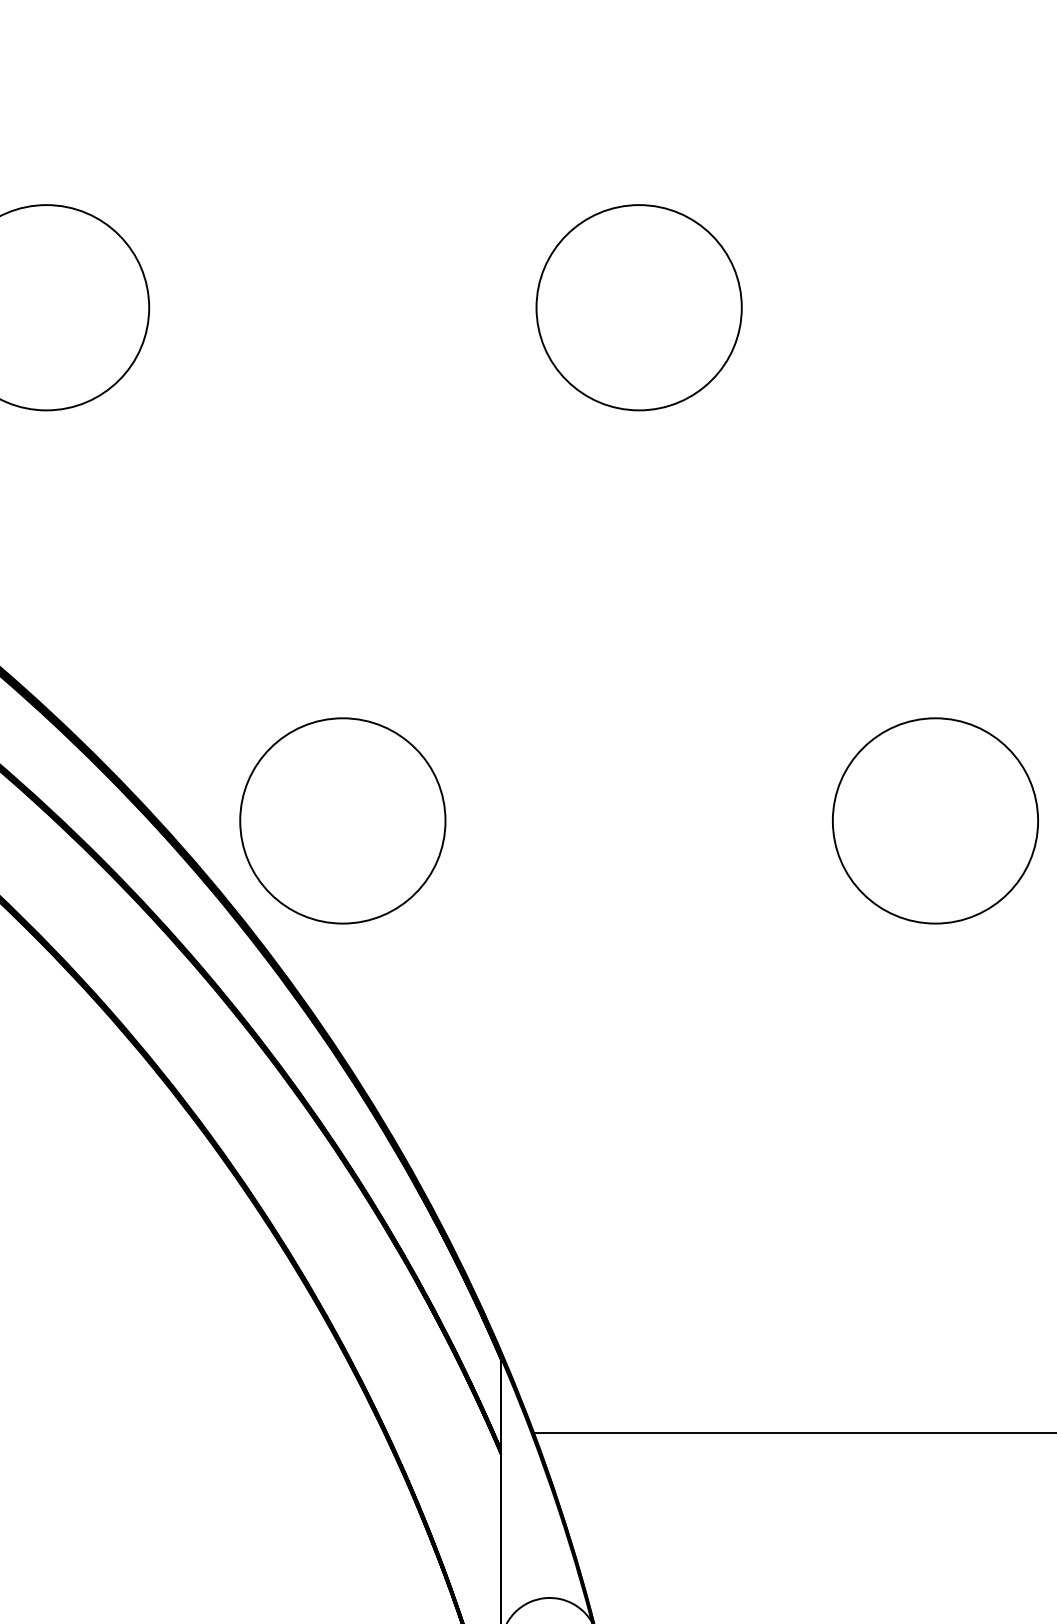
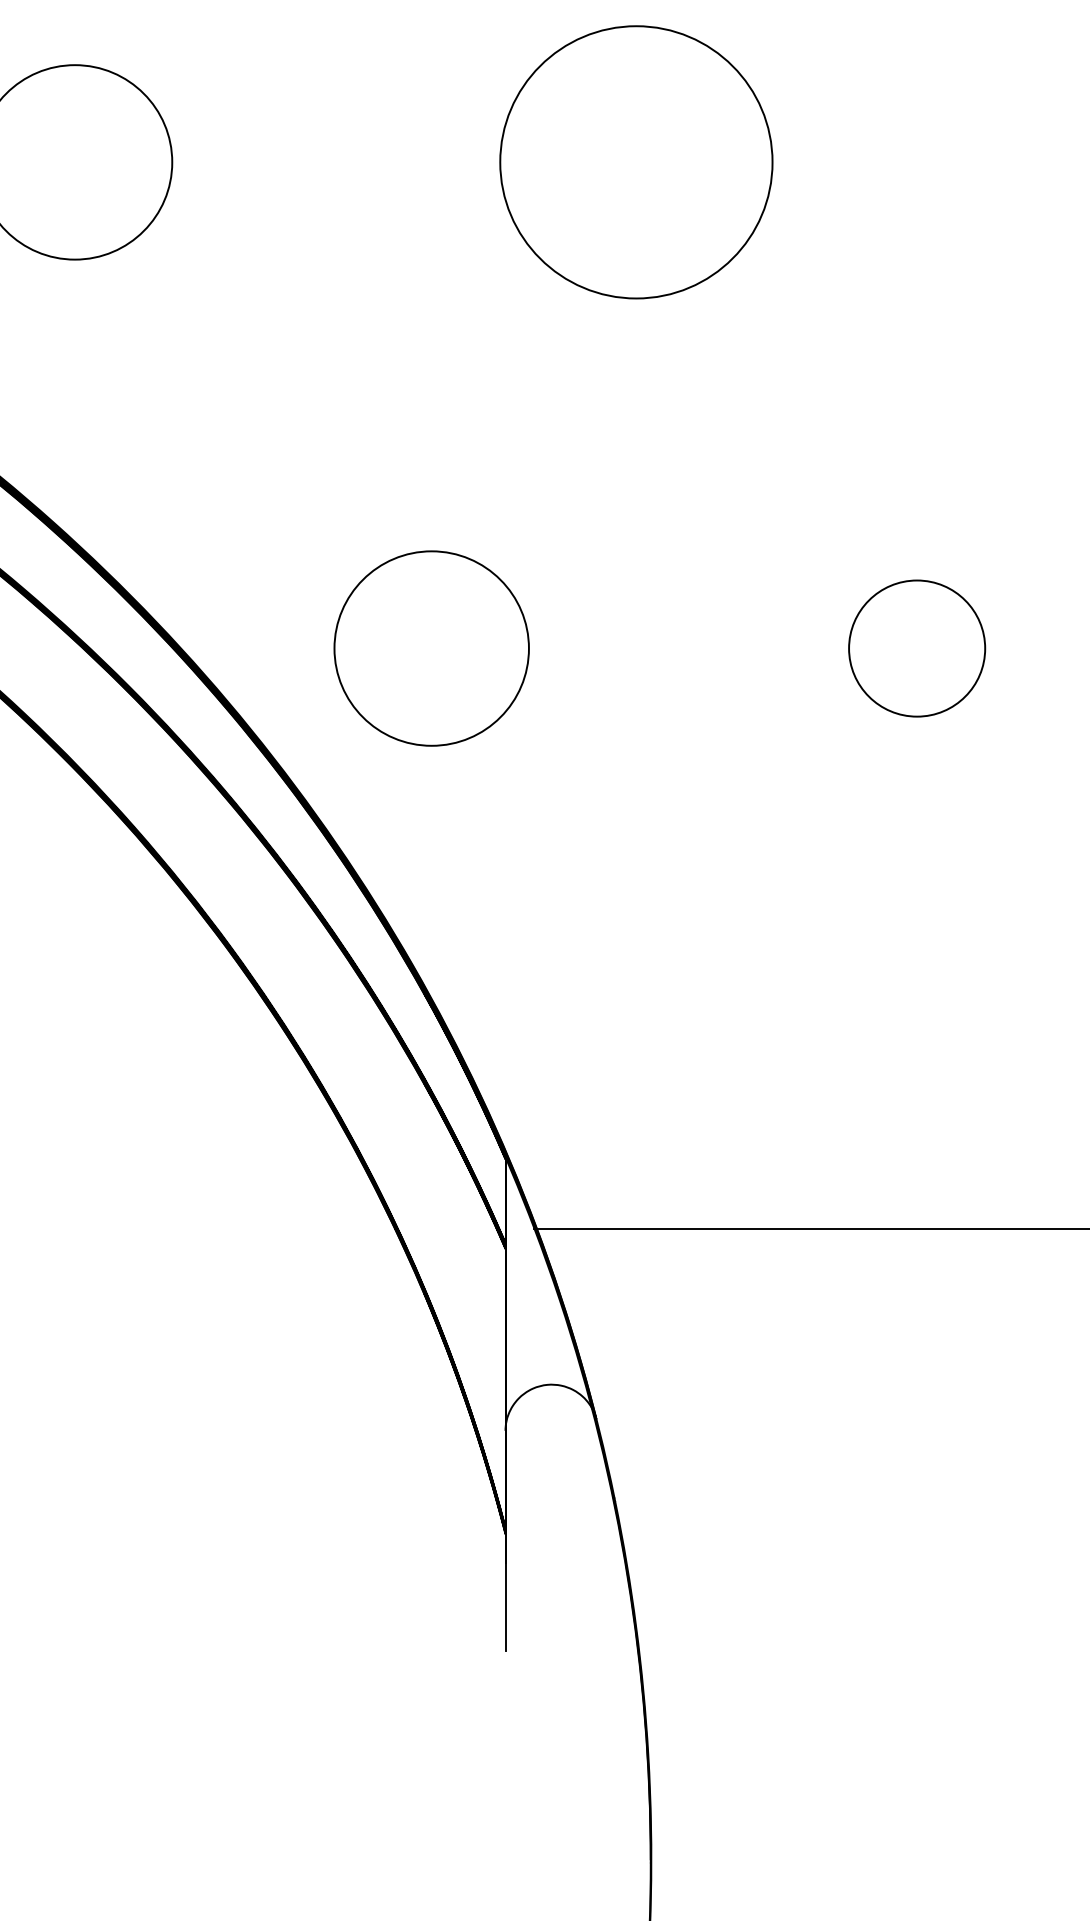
circle: (639, 307) -> (636, 162), size x1.4
circle: (342, 820) -> (431, 648), moved
circle: (934, 820) -> (916, 648), size x0.7

